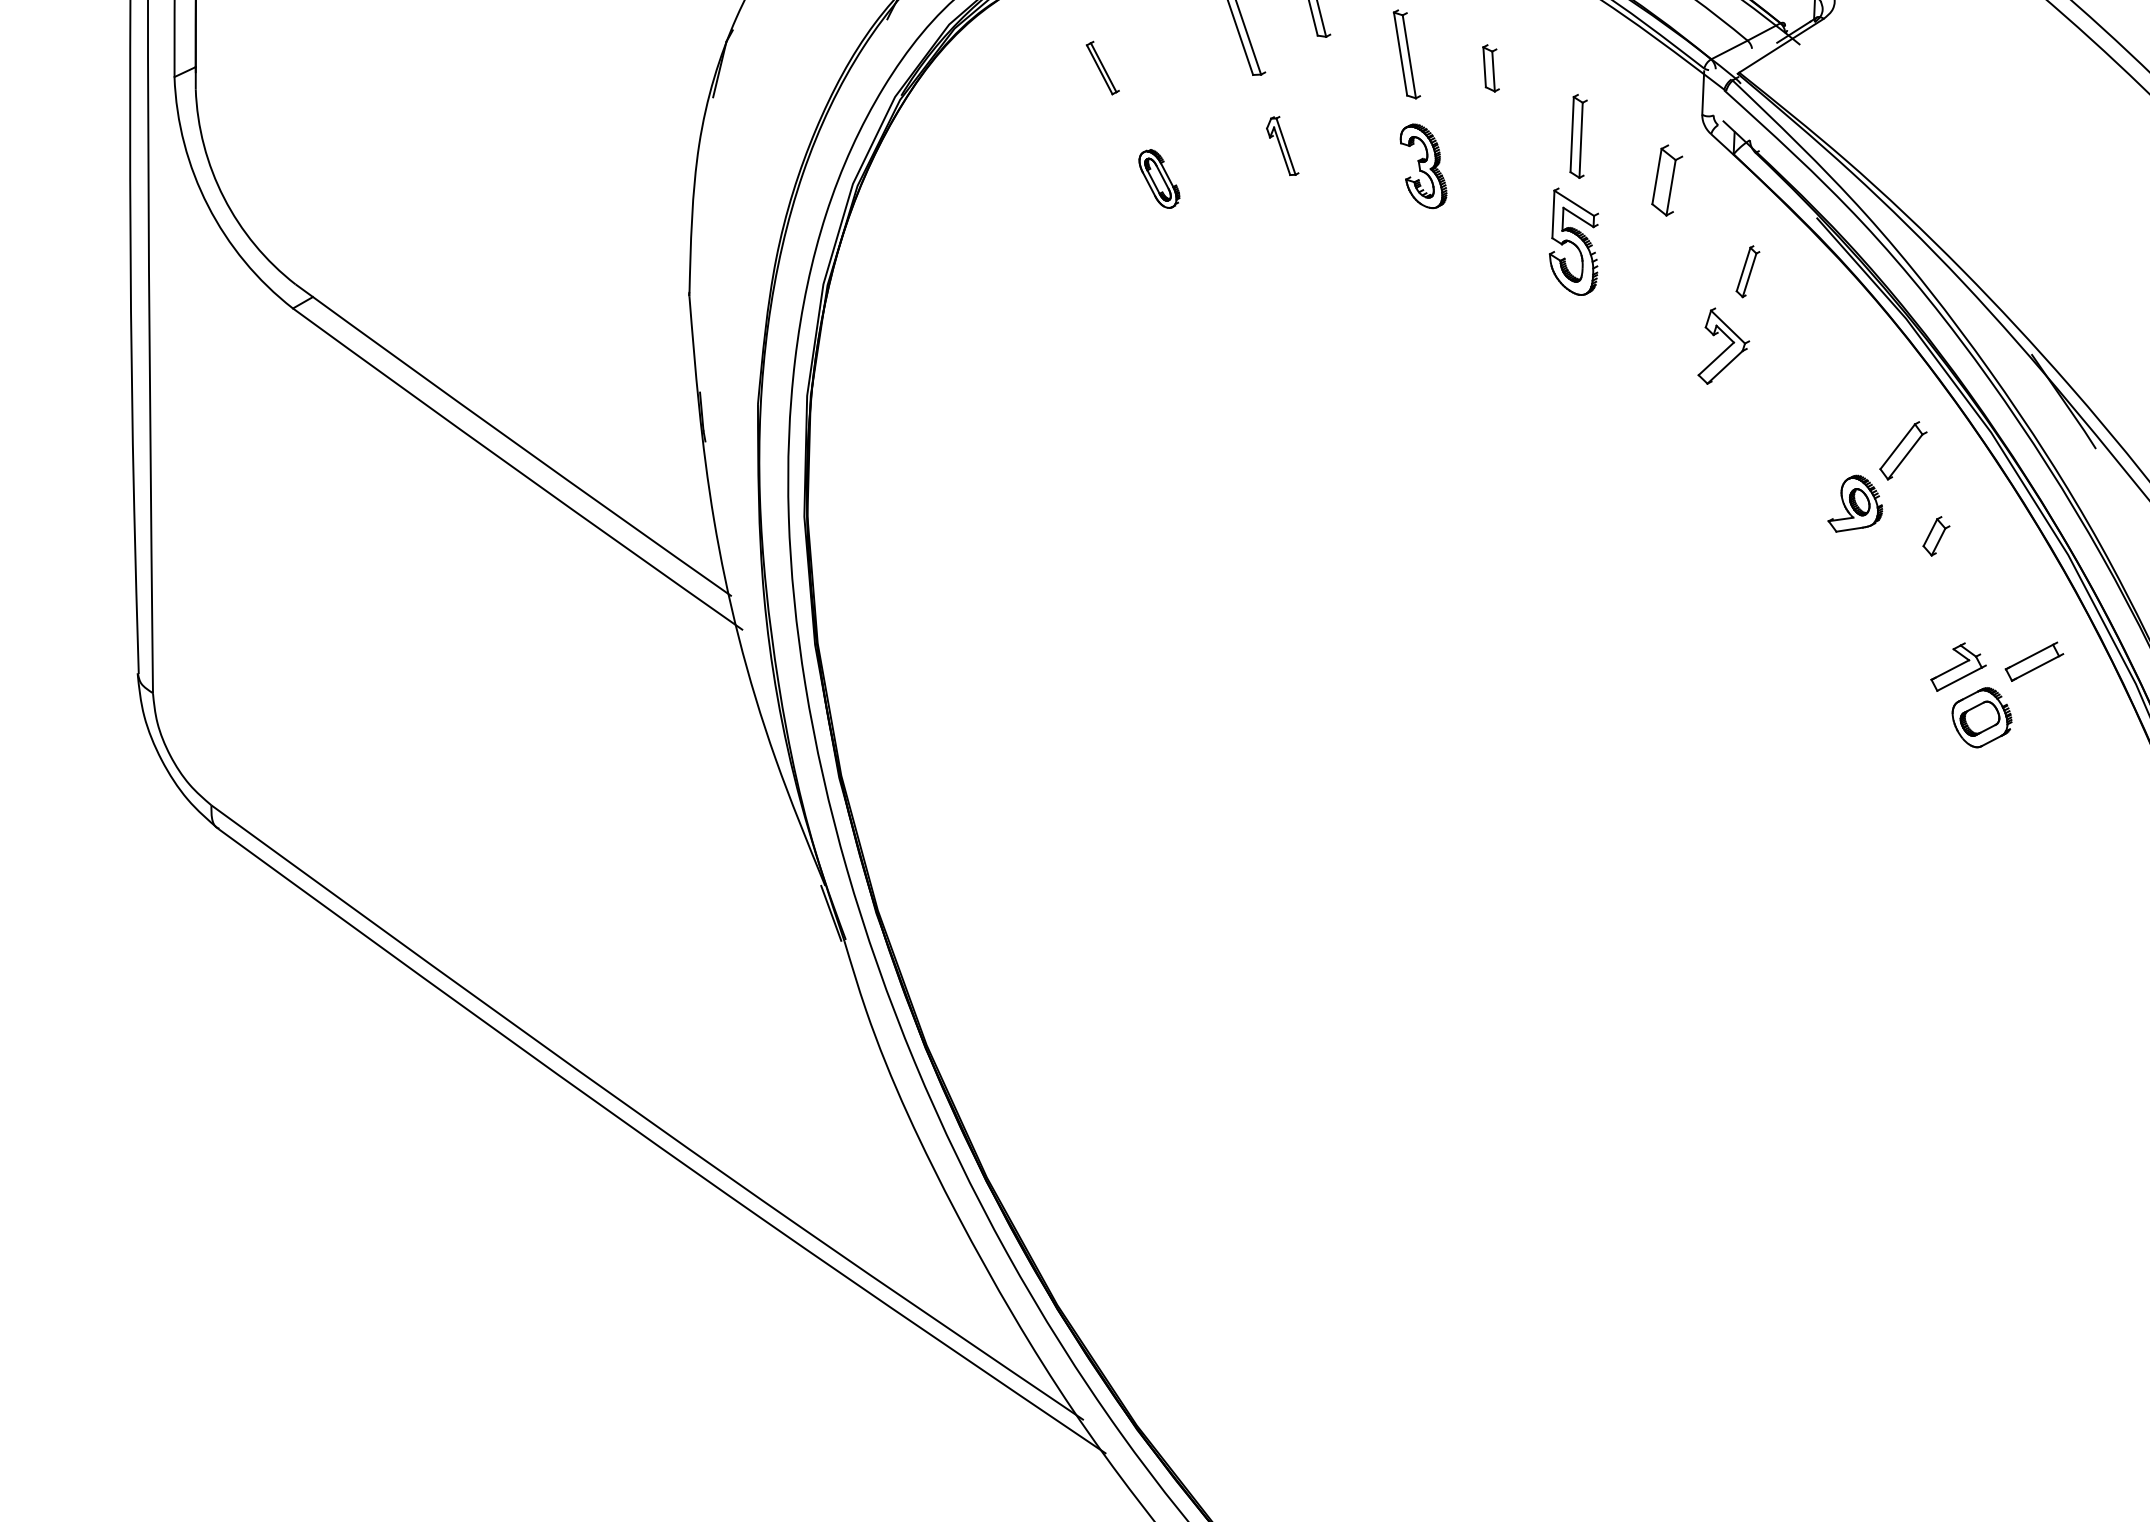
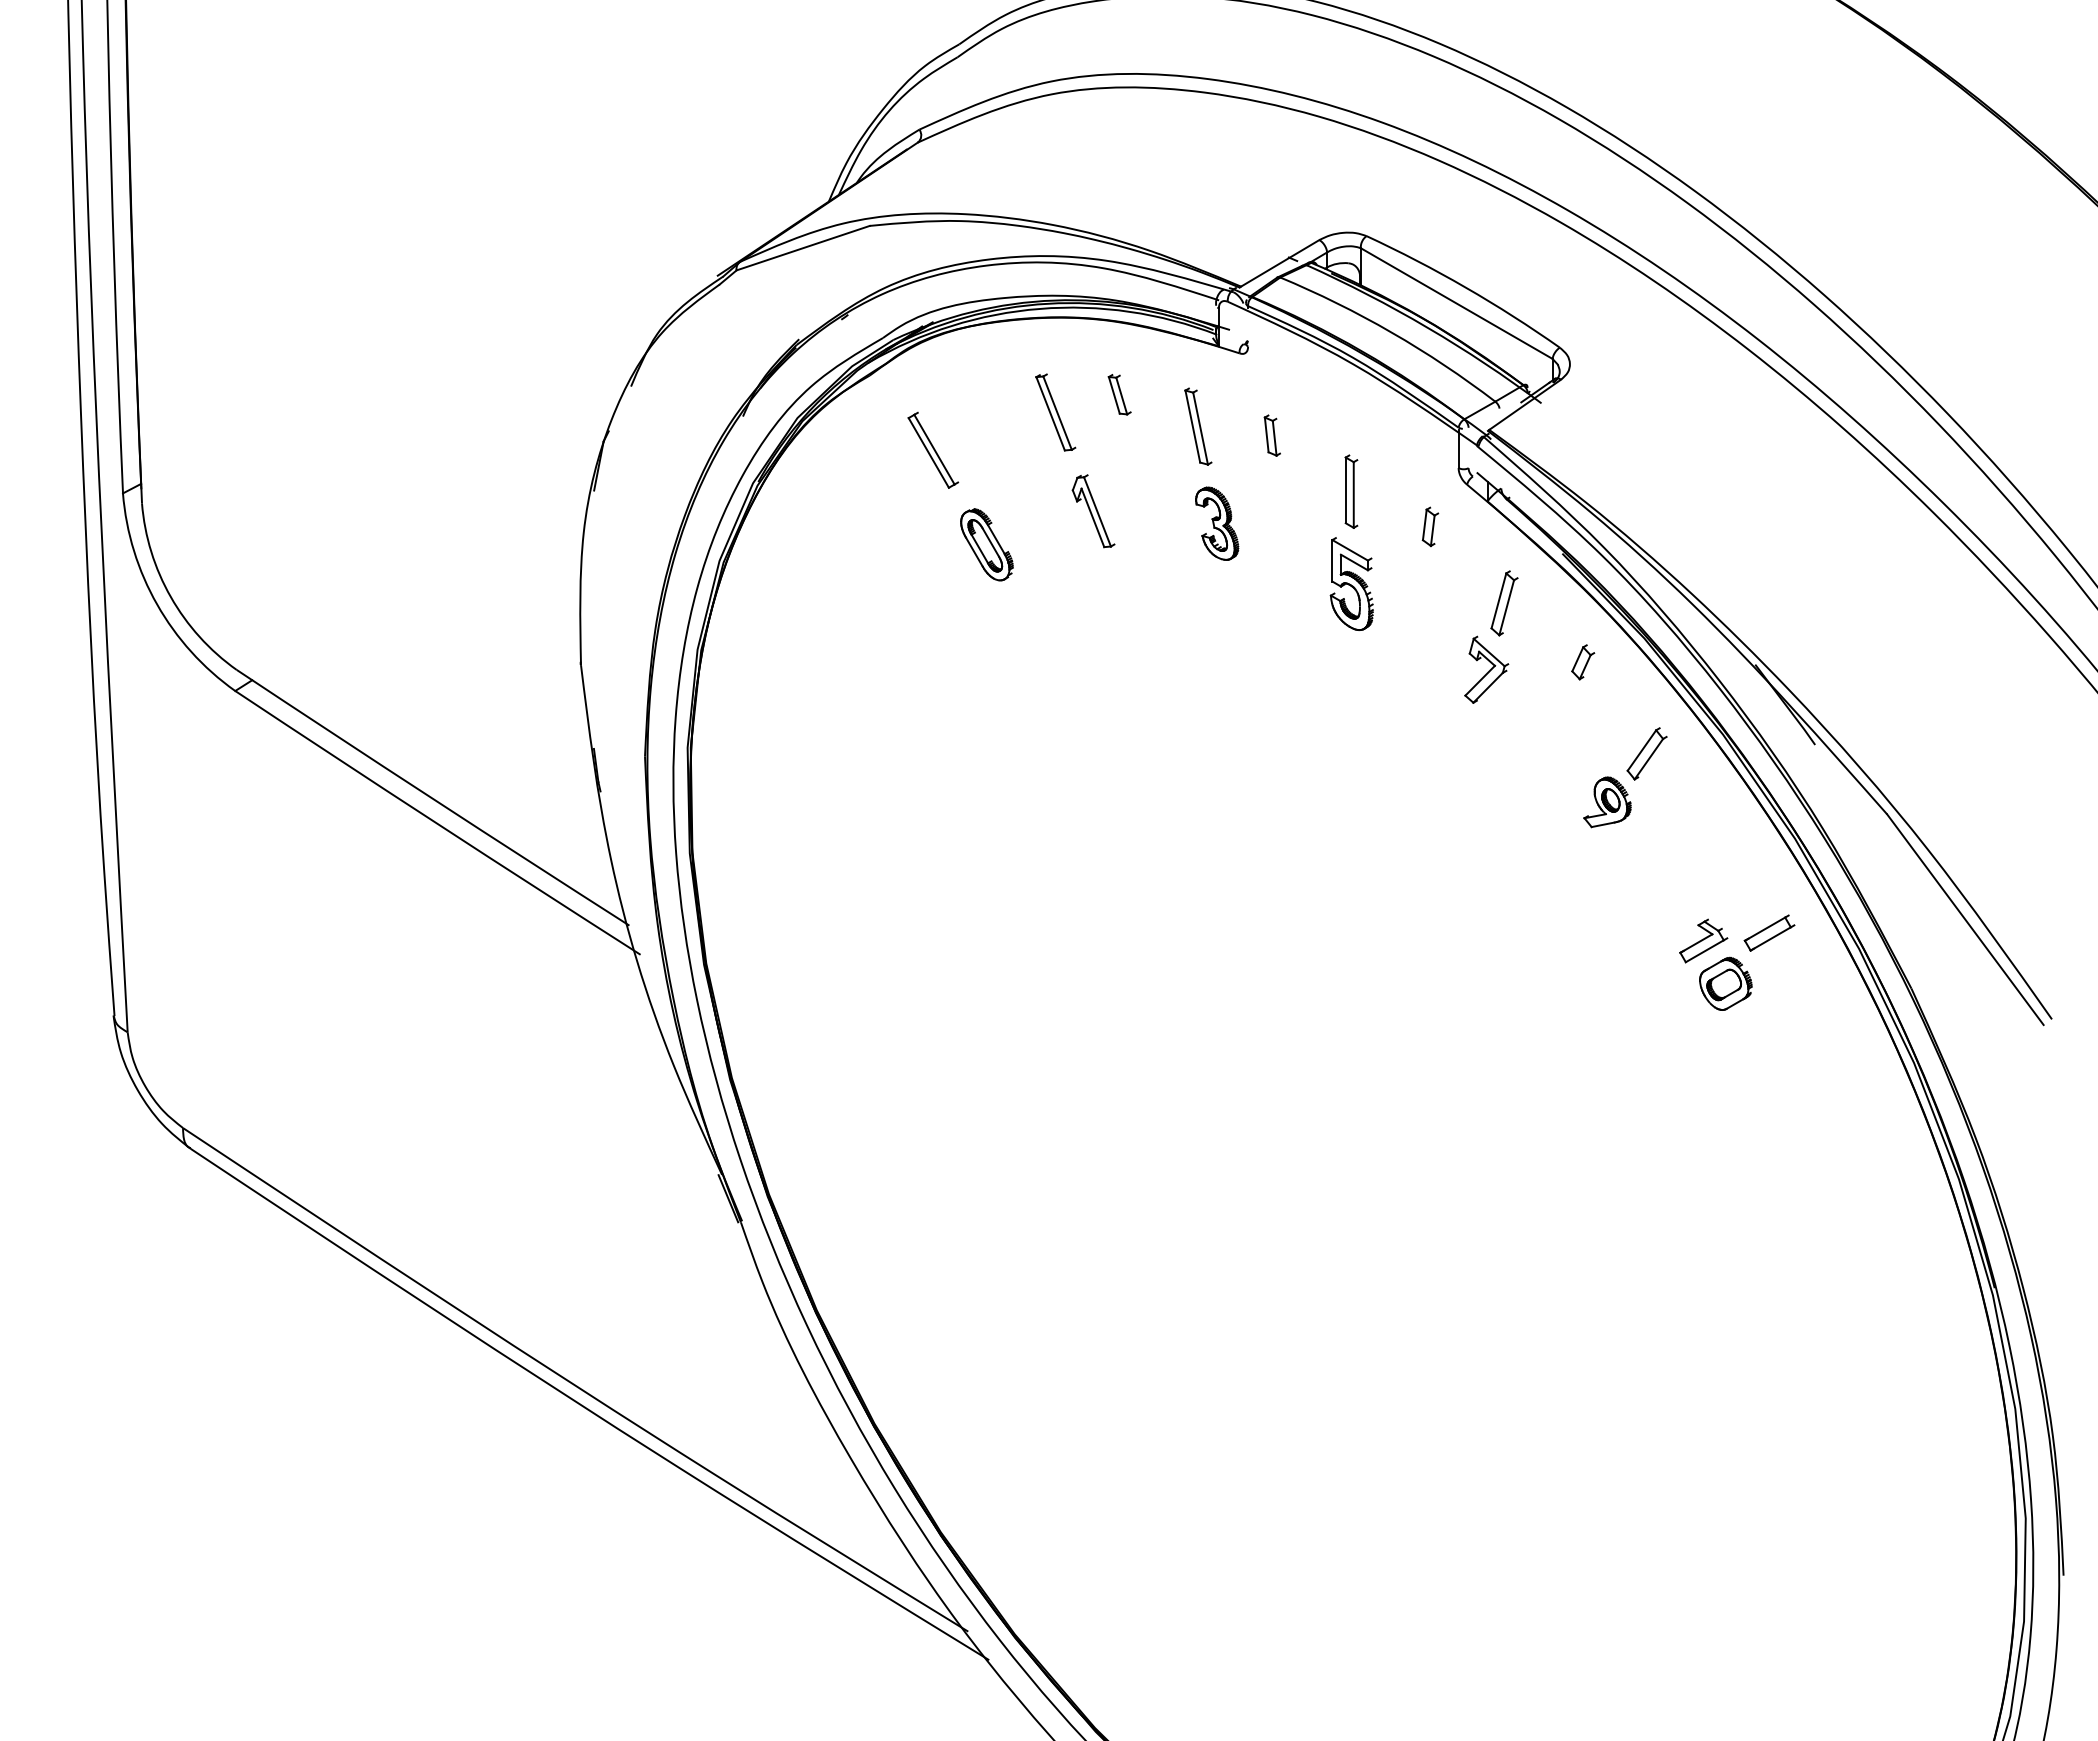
part: (1103, 67) -> (933, 449), size x1.67
part: (1282, 146) -> (1093, 511), size x1.43
part: (1158, 178) -> (986, 544), size x1.43
part: (1667, 180) -> (1430, 526), size x0.62
part: (1747, 271) -> (1504, 603), size x1.43
part: (1936, 536) -> (1583, 662), moved

